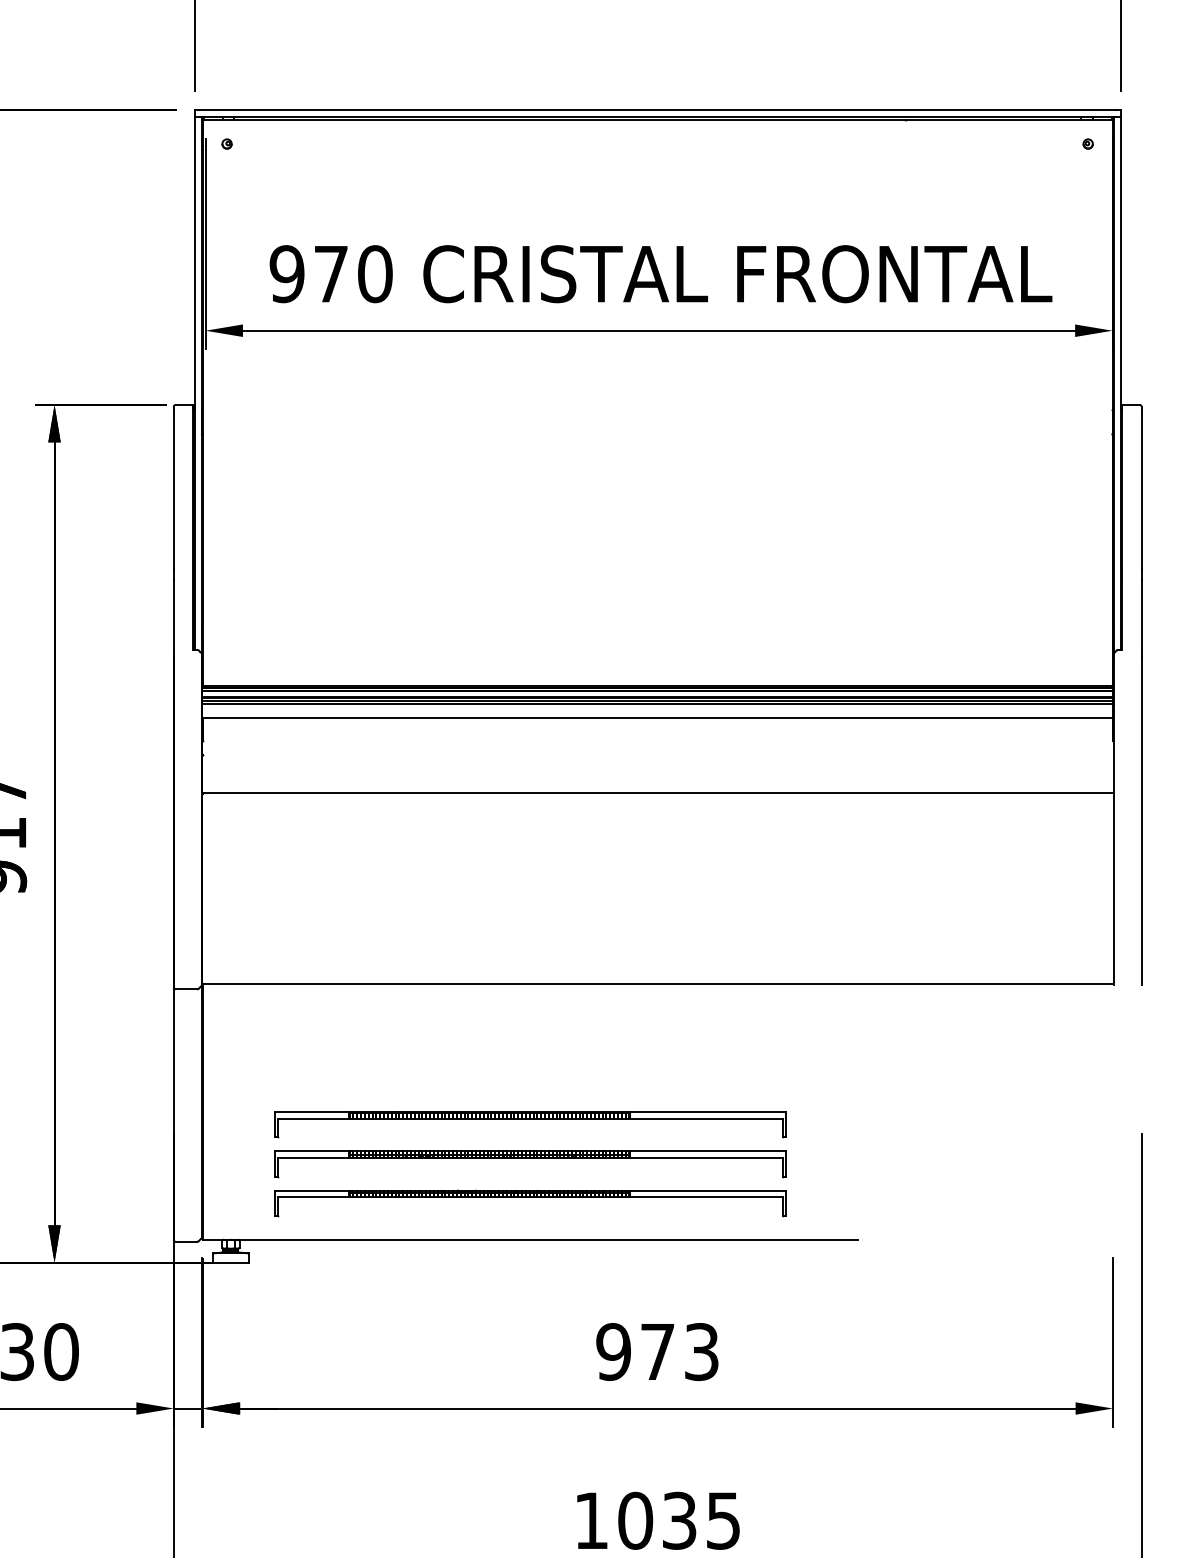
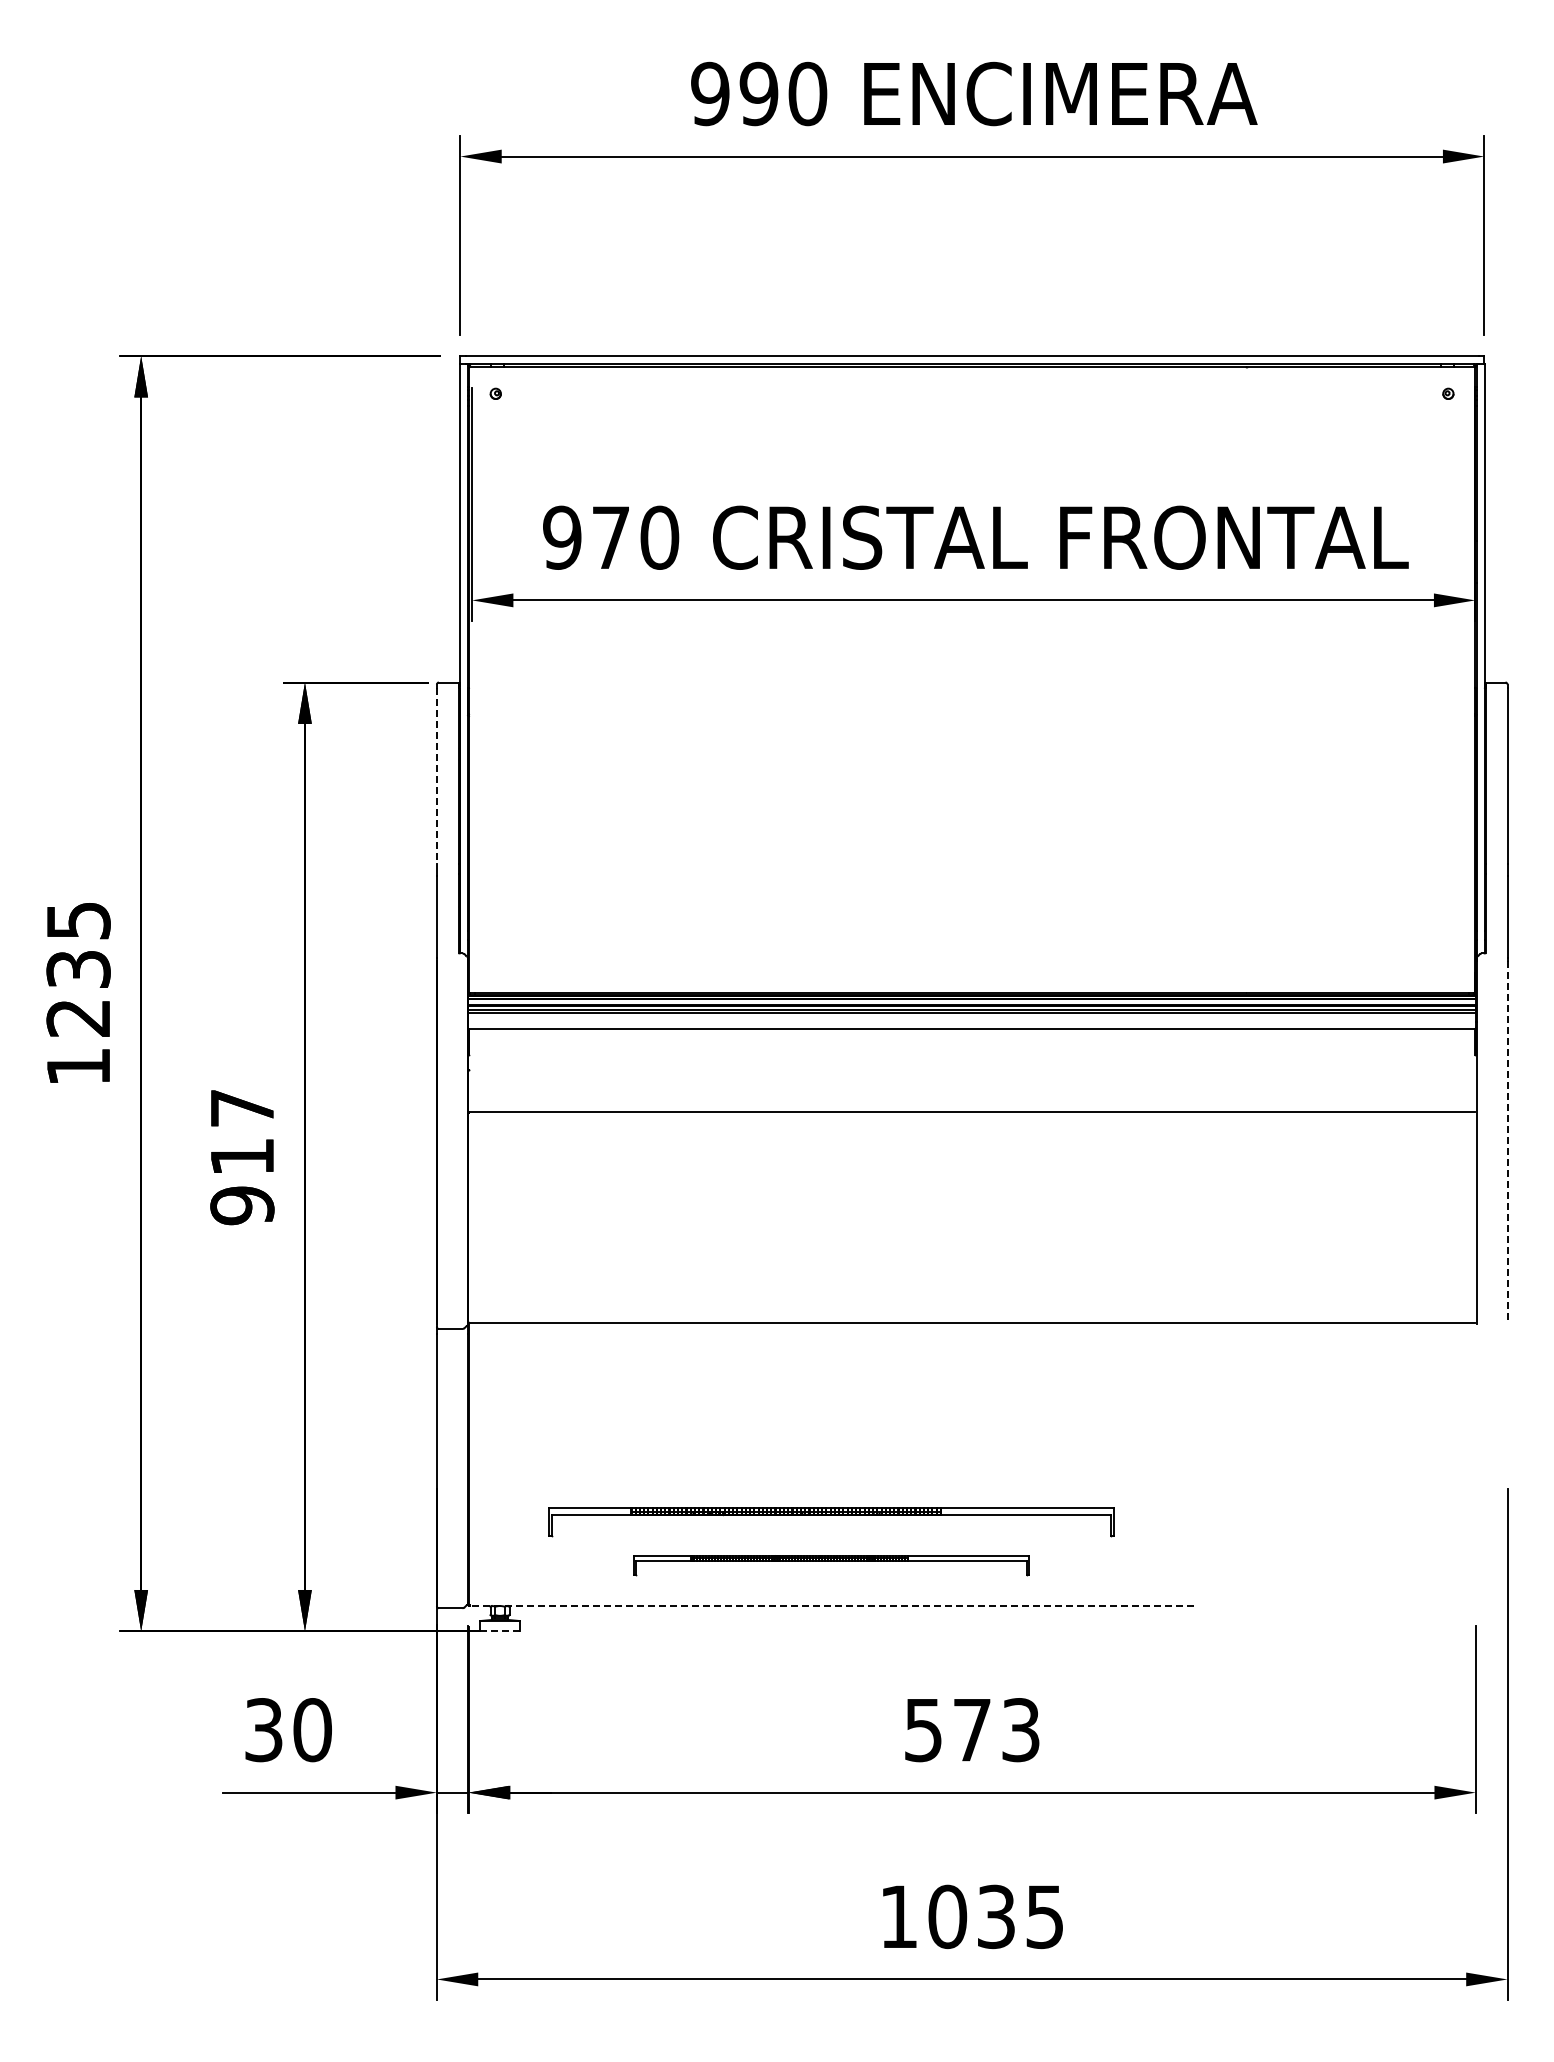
line: (173, 489) -> (436, 776), solid -> dashed
line: (1141, 821) -> (1507, 1143), solid -> dashed
part: (530, 1124) -> (831, 1478), removed
part: (530, 1203) -> (831, 1565), size x0.7
line: (530, 1240) -> (831, 1606), solid -> dashed
line: (231, 1262) -> (500, 1631), solid -> dashed
text: (613, 1352) -> (923, 1730), 973 -> 573

